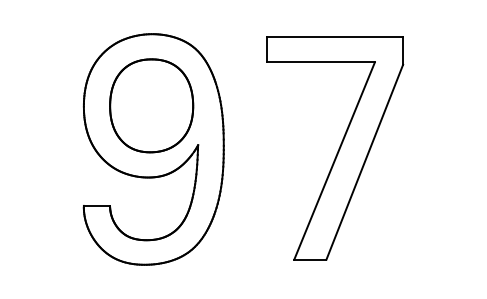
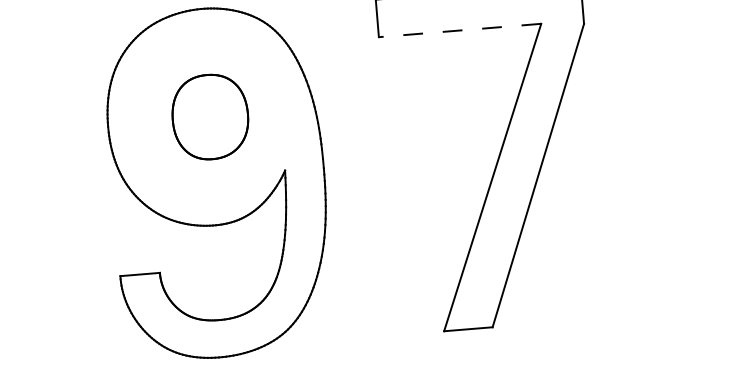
line: (321, 62) -> (460, 30), solid -> dashed
part: (151, 105) -> (209, 116), size x0.6

